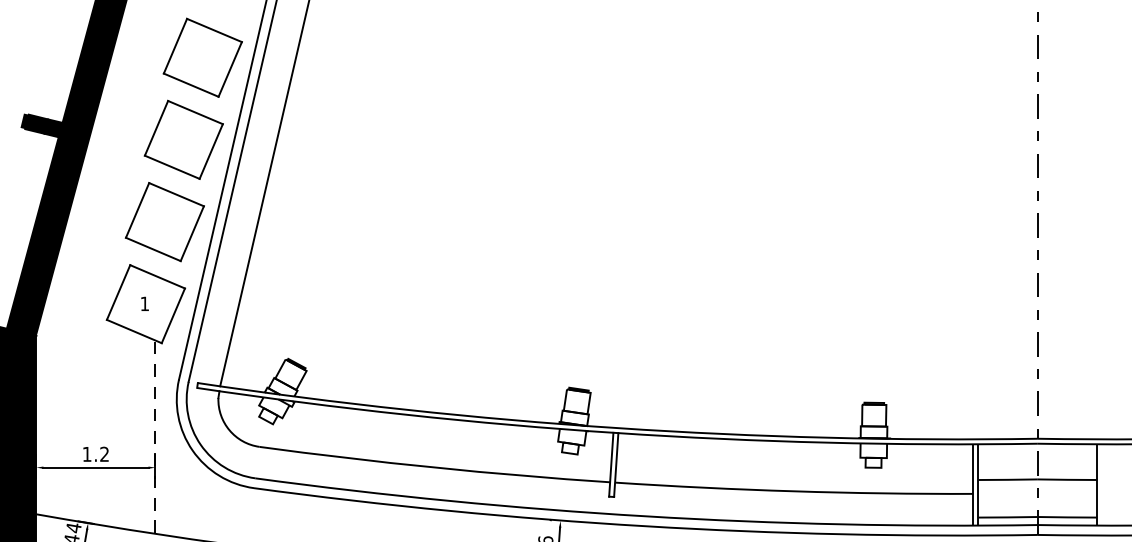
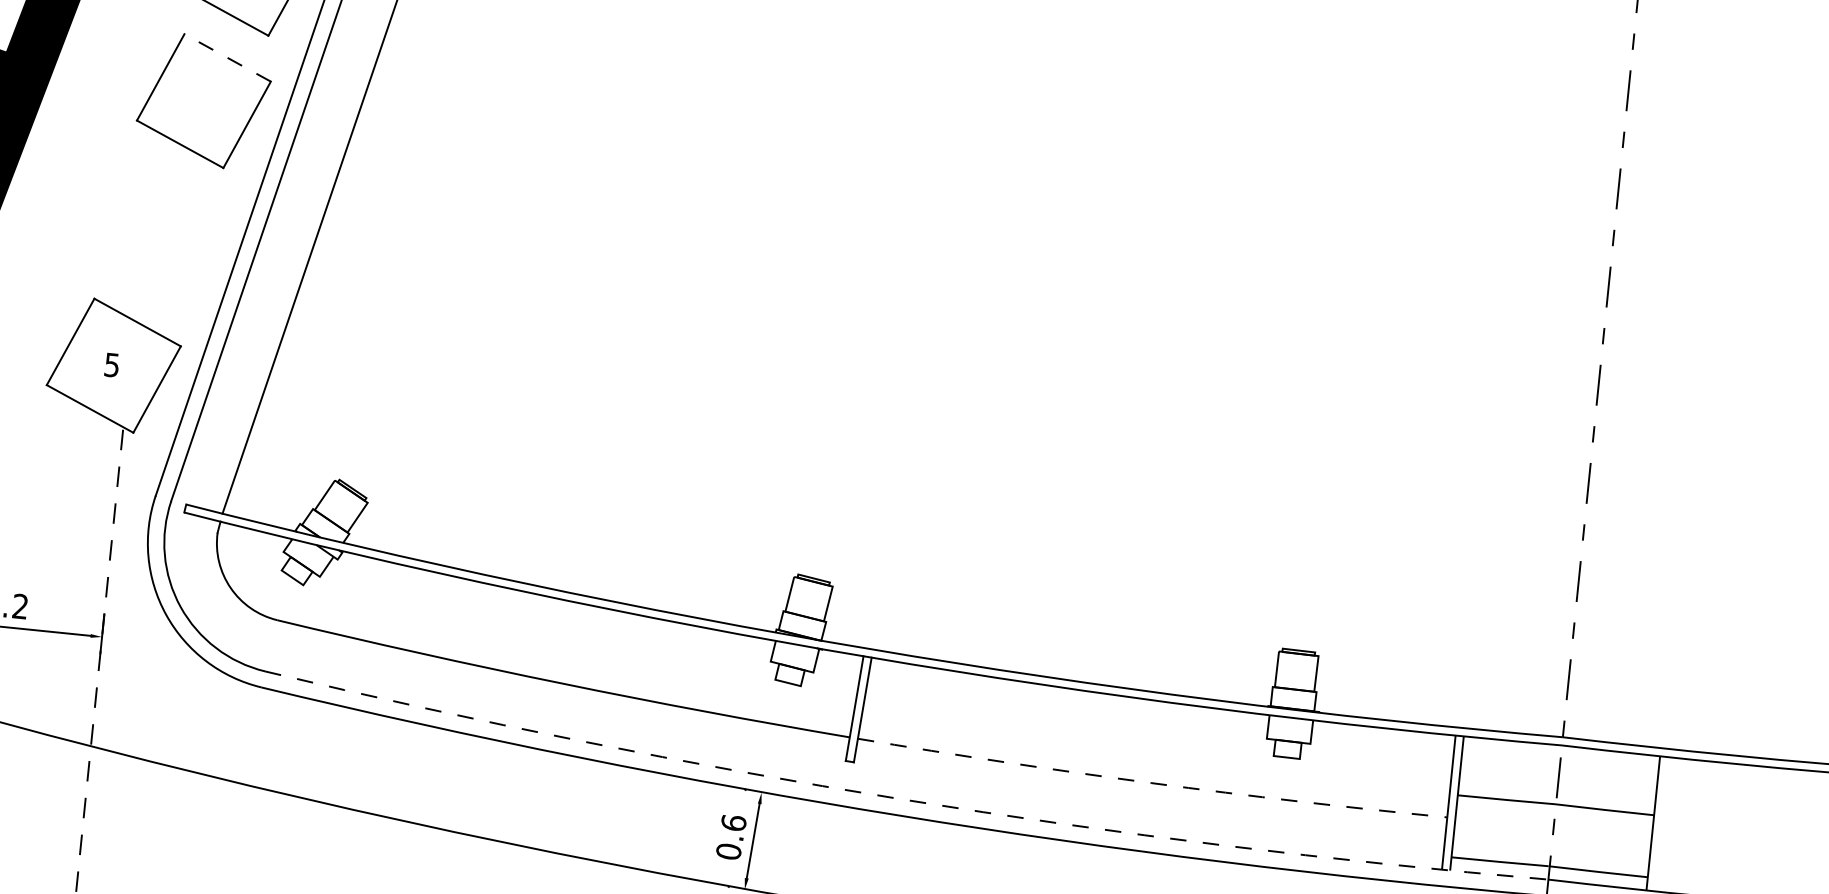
line: (195, 112) -> (227, 57), solid -> dashed
part: (164, 222) -> (158, 234), removed
text: (144, 303) -> (111, 364), 1 -> 5
arc: (794, 491) -> (1152, 783), solid -> dashed
arc: (645, 516) -> (902, 799), solid -> dashed

